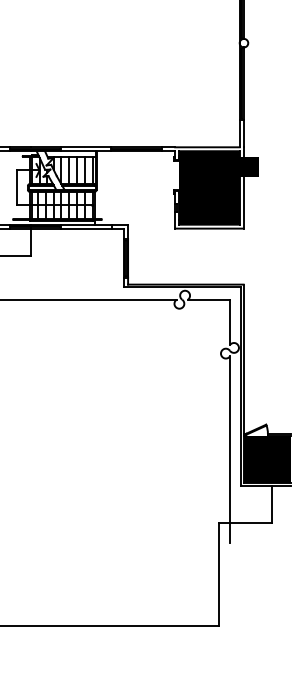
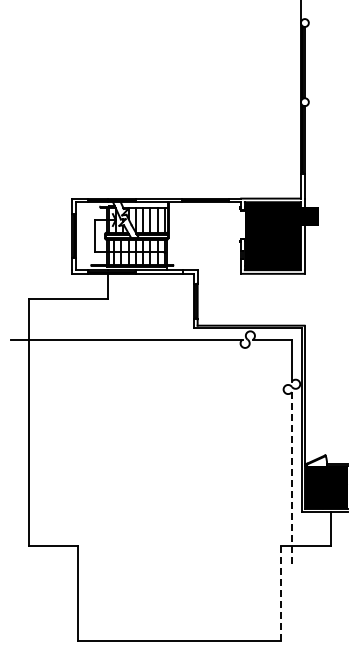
line: (229, 449) -> (291, 478), solid -> dashed
line: (218, 574) -> (281, 593), solid -> dashed

